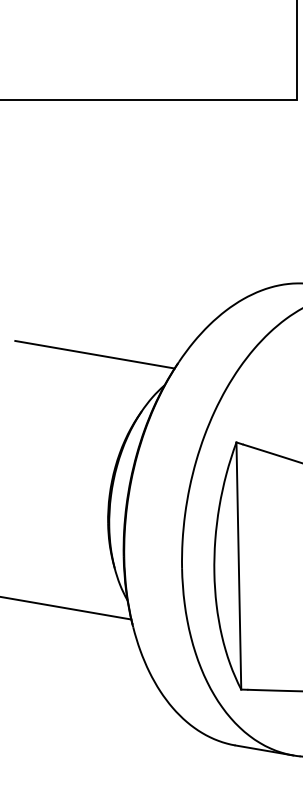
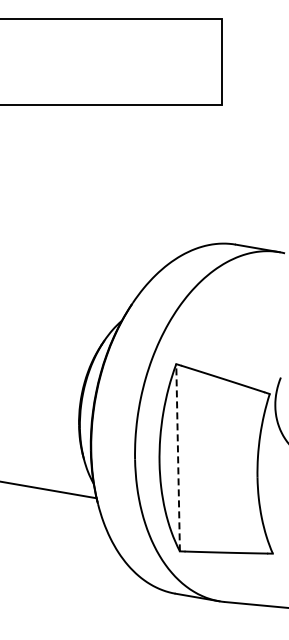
line: (94, 354) -> (68, 297), removed
line: (239, 565) -> (178, 457), solid -> dashed

